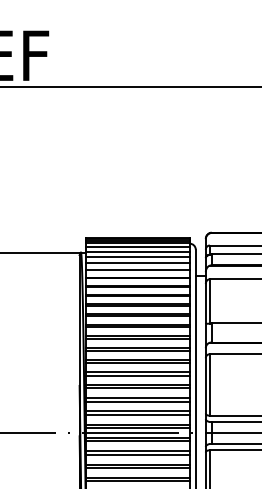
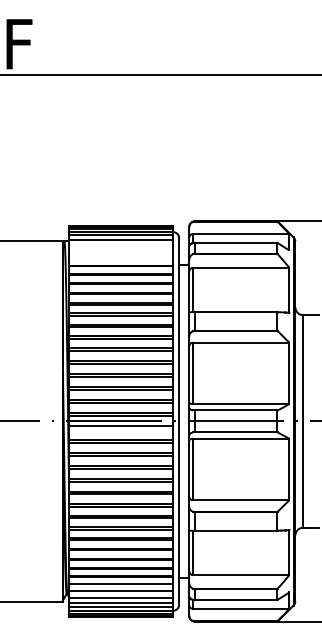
line: (138, 257) -> (121, 245), removed
line: (138, 263) -> (121, 251), removed
line: (138, 270) -> (121, 258), removed
line: (138, 441) -> (121, 429), removed

